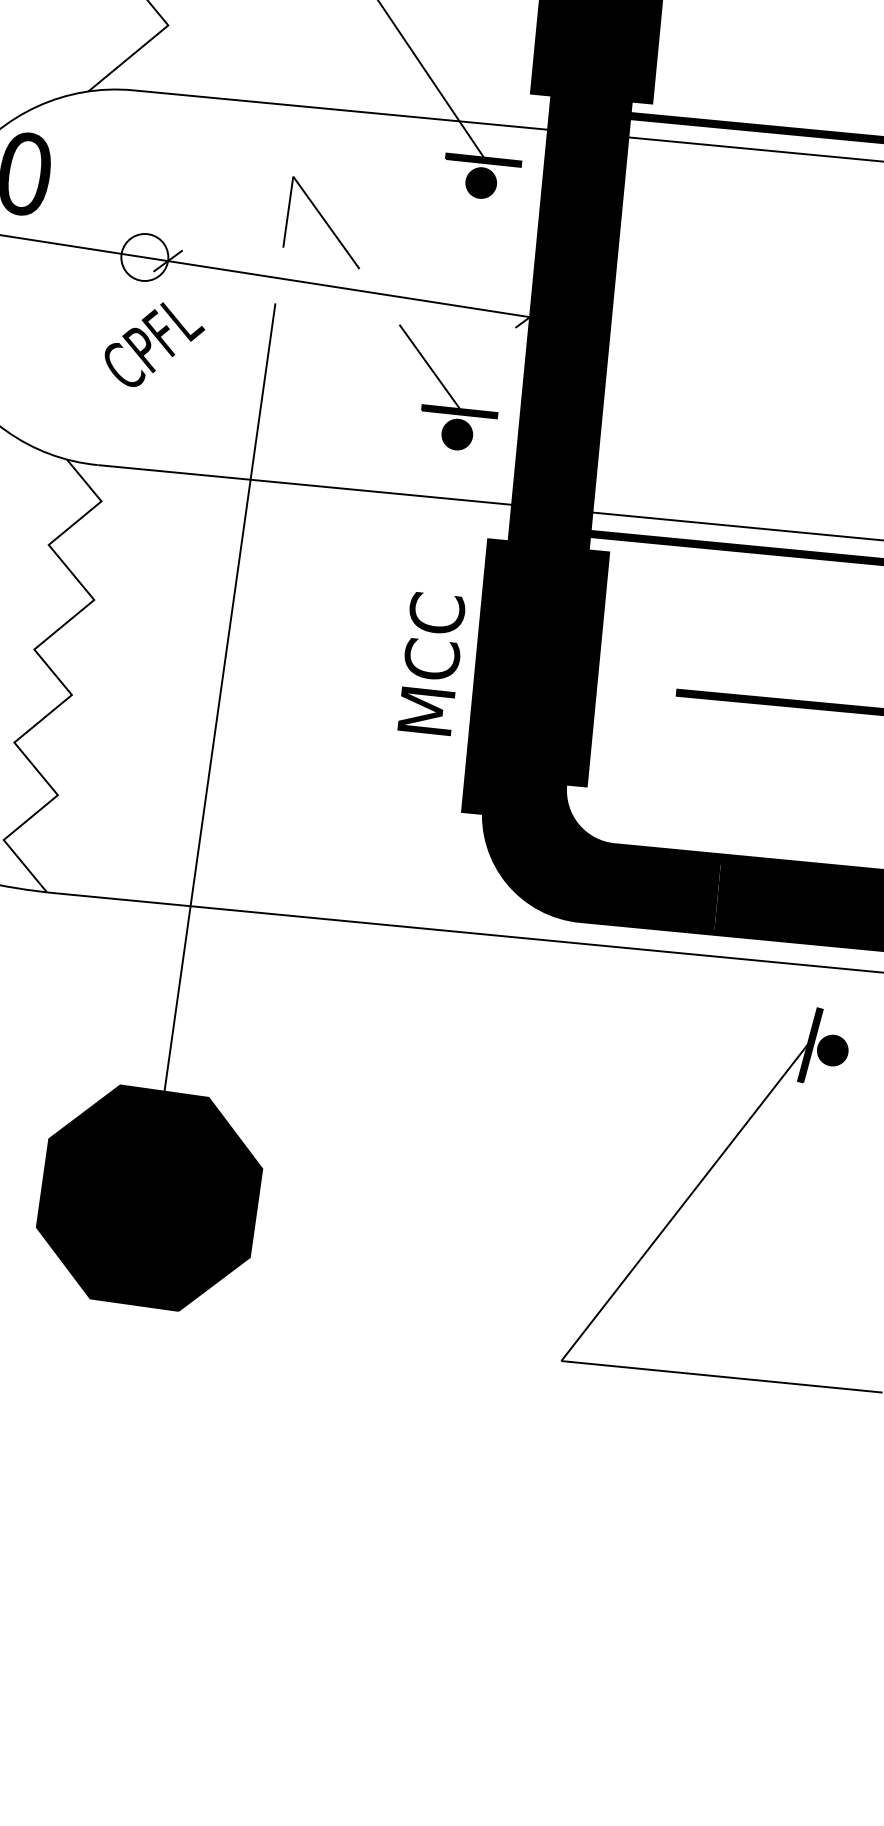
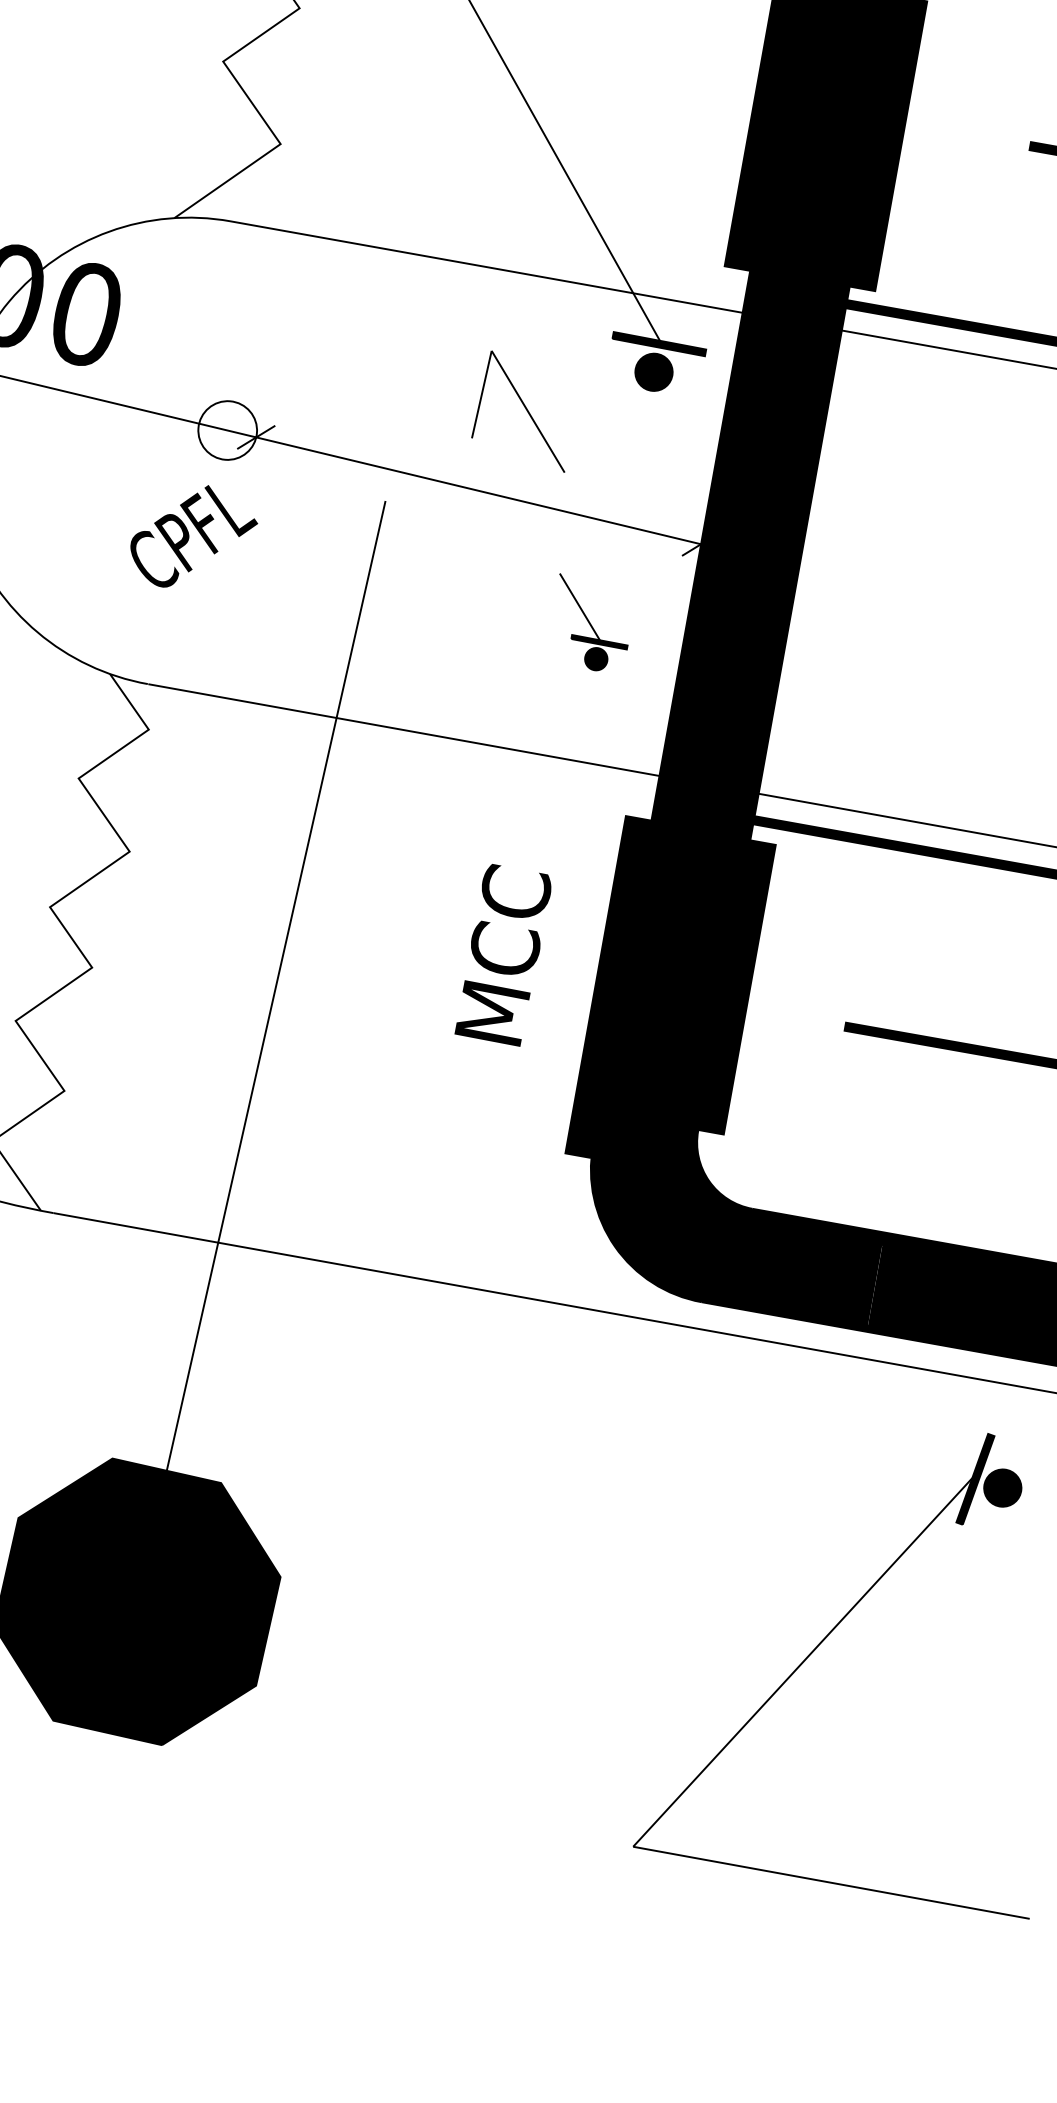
part: (320, 222) -> (520, 410), moved
text: (154, 344) -> (193, 536), moved
part: (448, 387) -> (592, 623), size x0.6
text: (431, 664) -> (503, 955), moved

